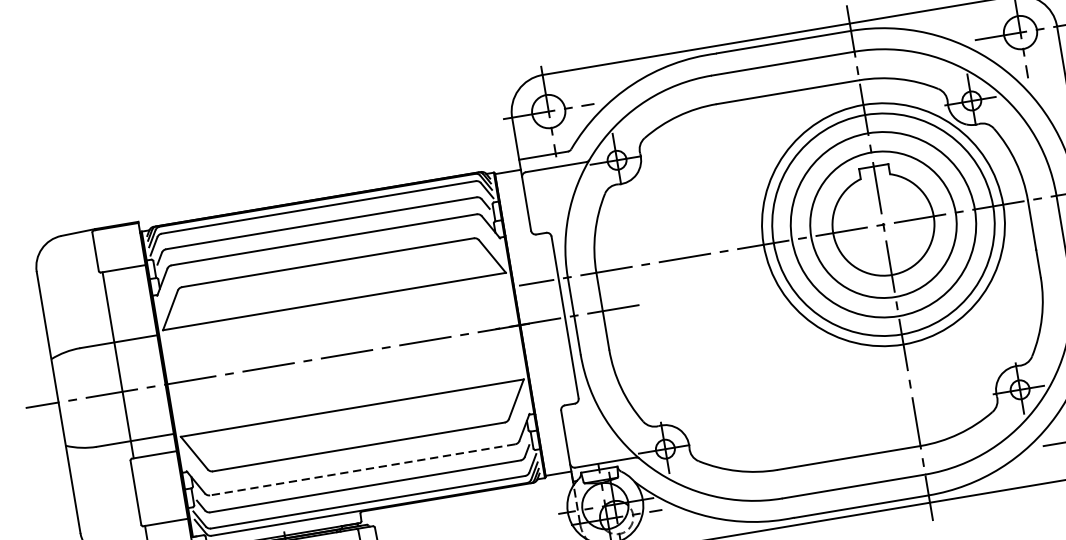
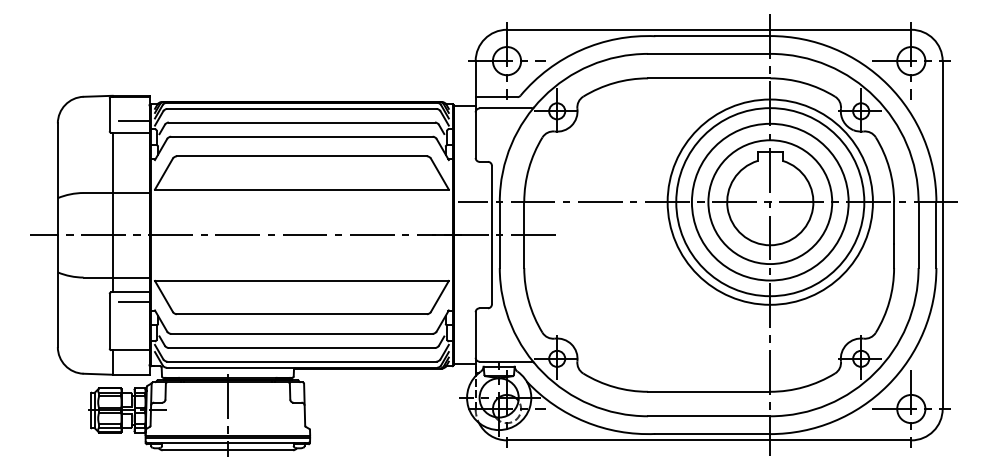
line: (124, 253) -> (133, 120), added
line: (159, 464) -> (133, 301), added
line: (362, 469) -> (301, 333), dashed -> solid

